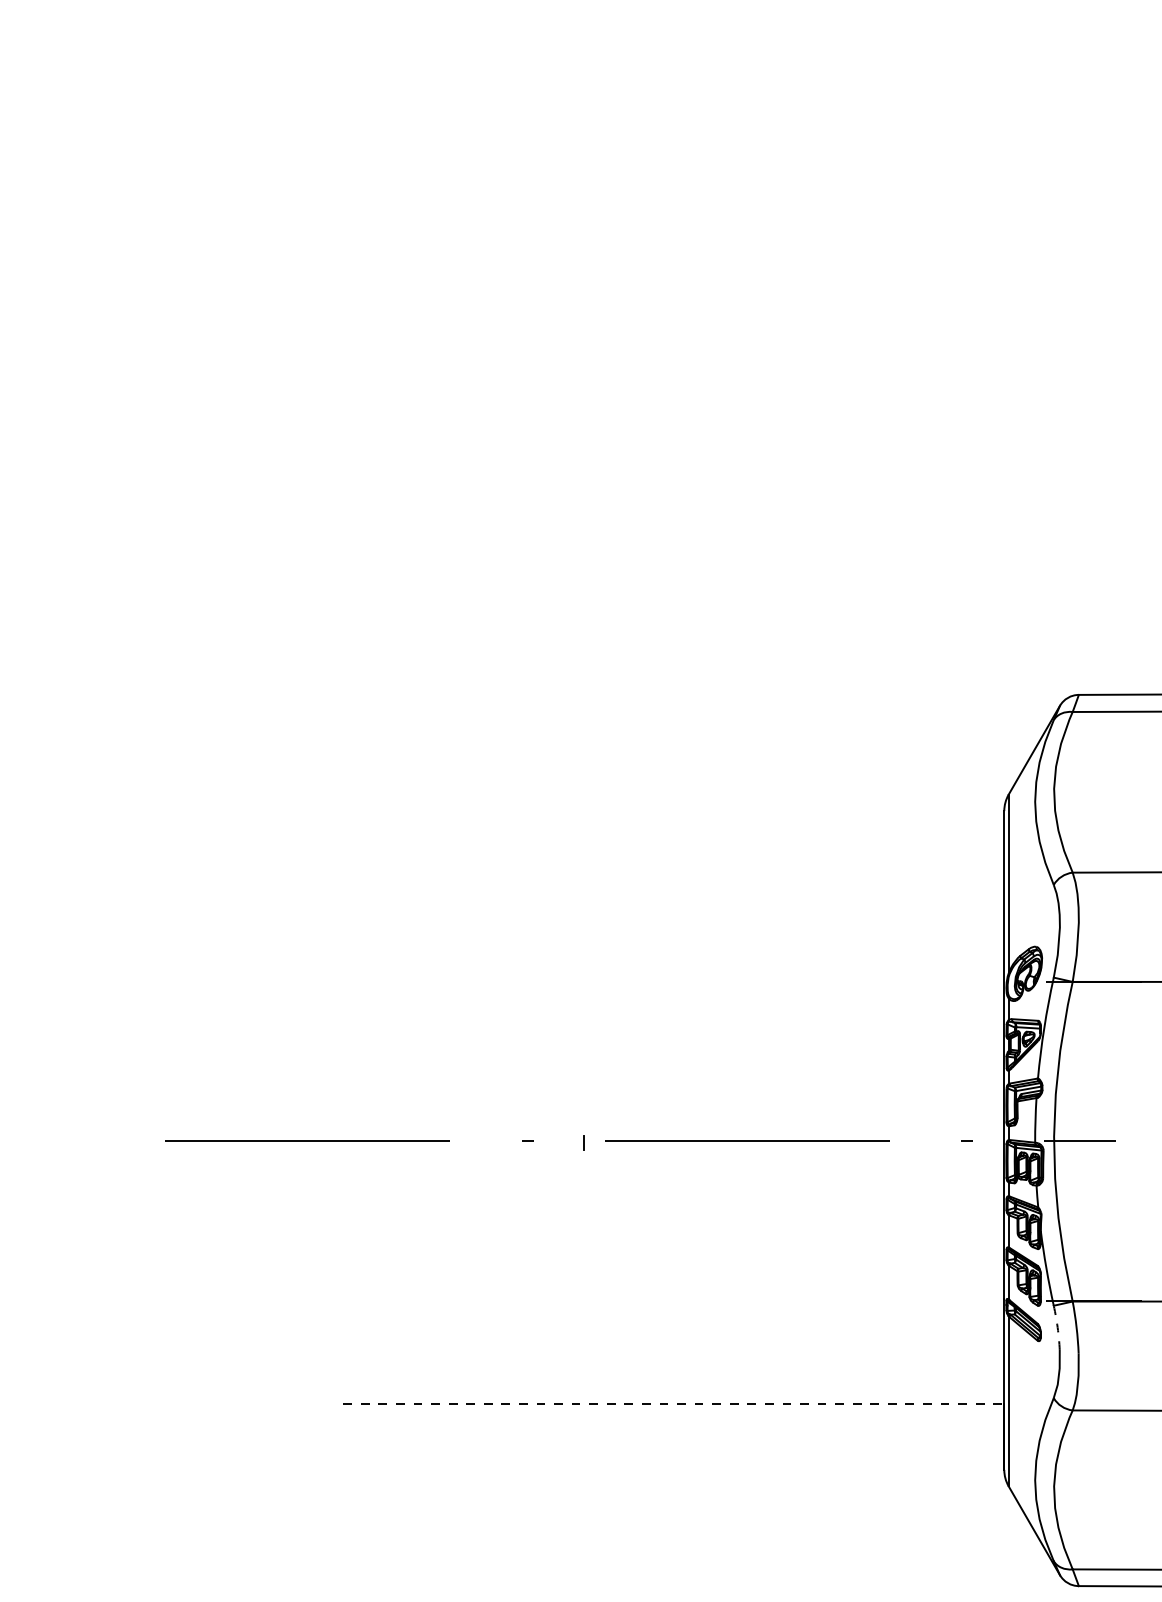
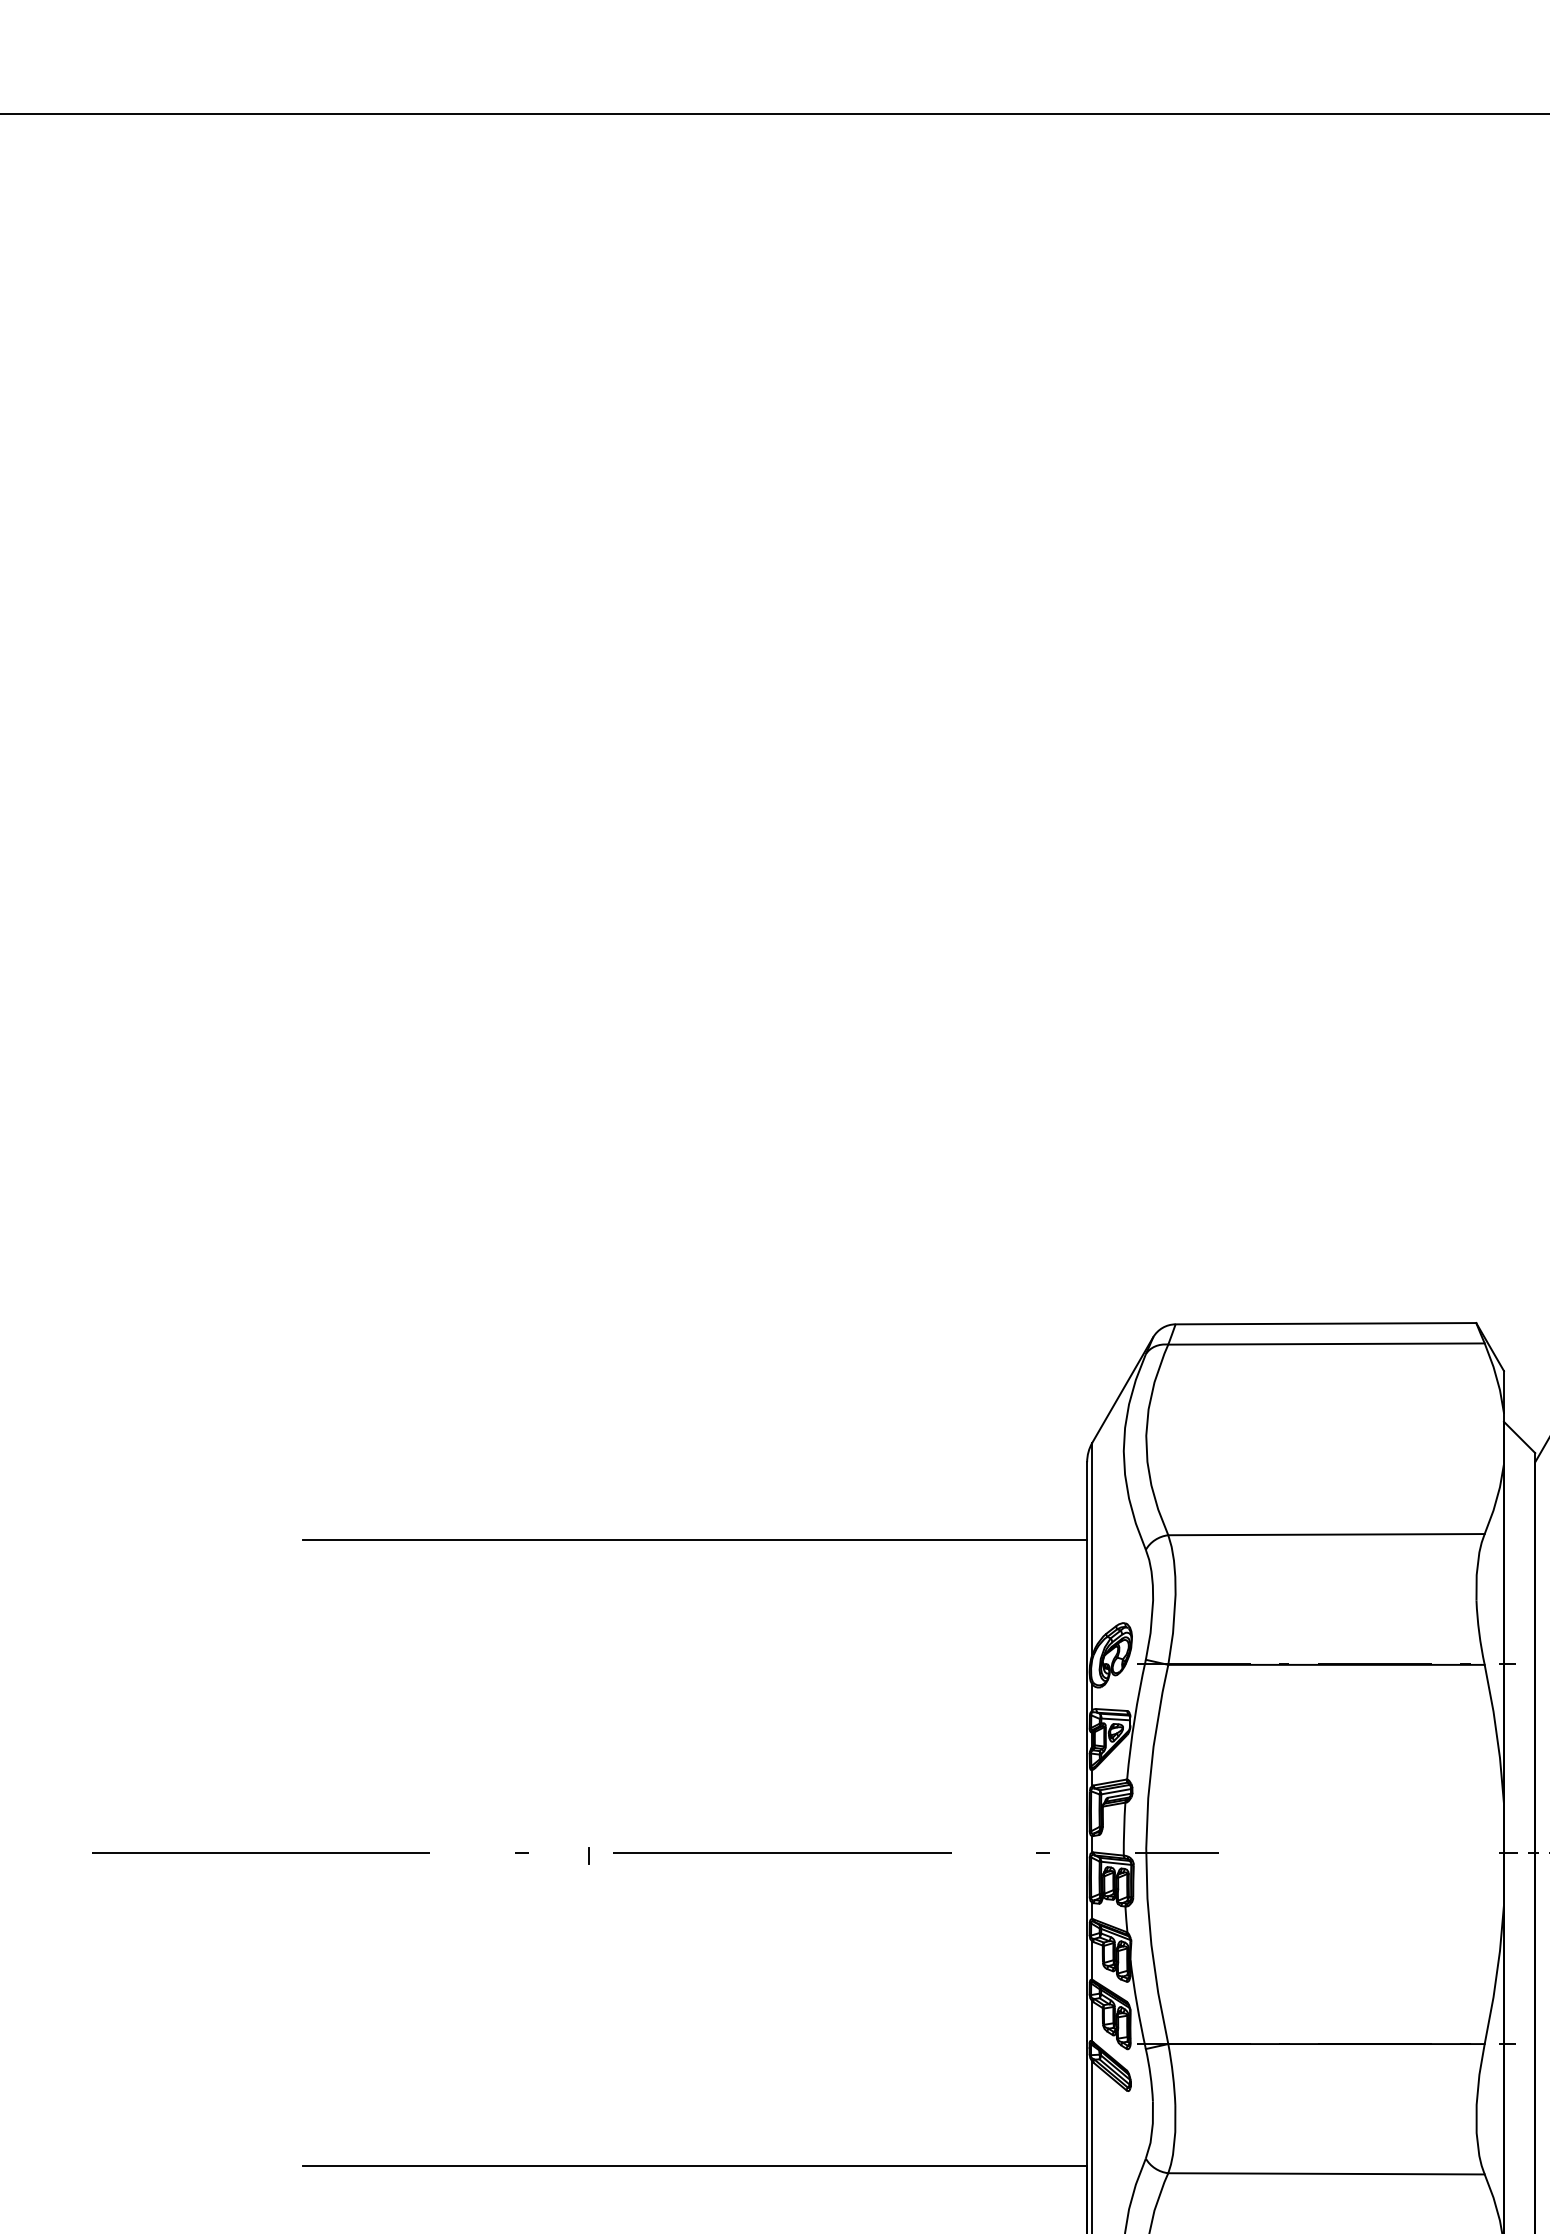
line: (673, 877) -> (694, 1540), added
arc: (1057, 1328) -> (1150, 2075), dashed -> solid
line: (674, 1403) -> (695, 2165), dashed -> solid

